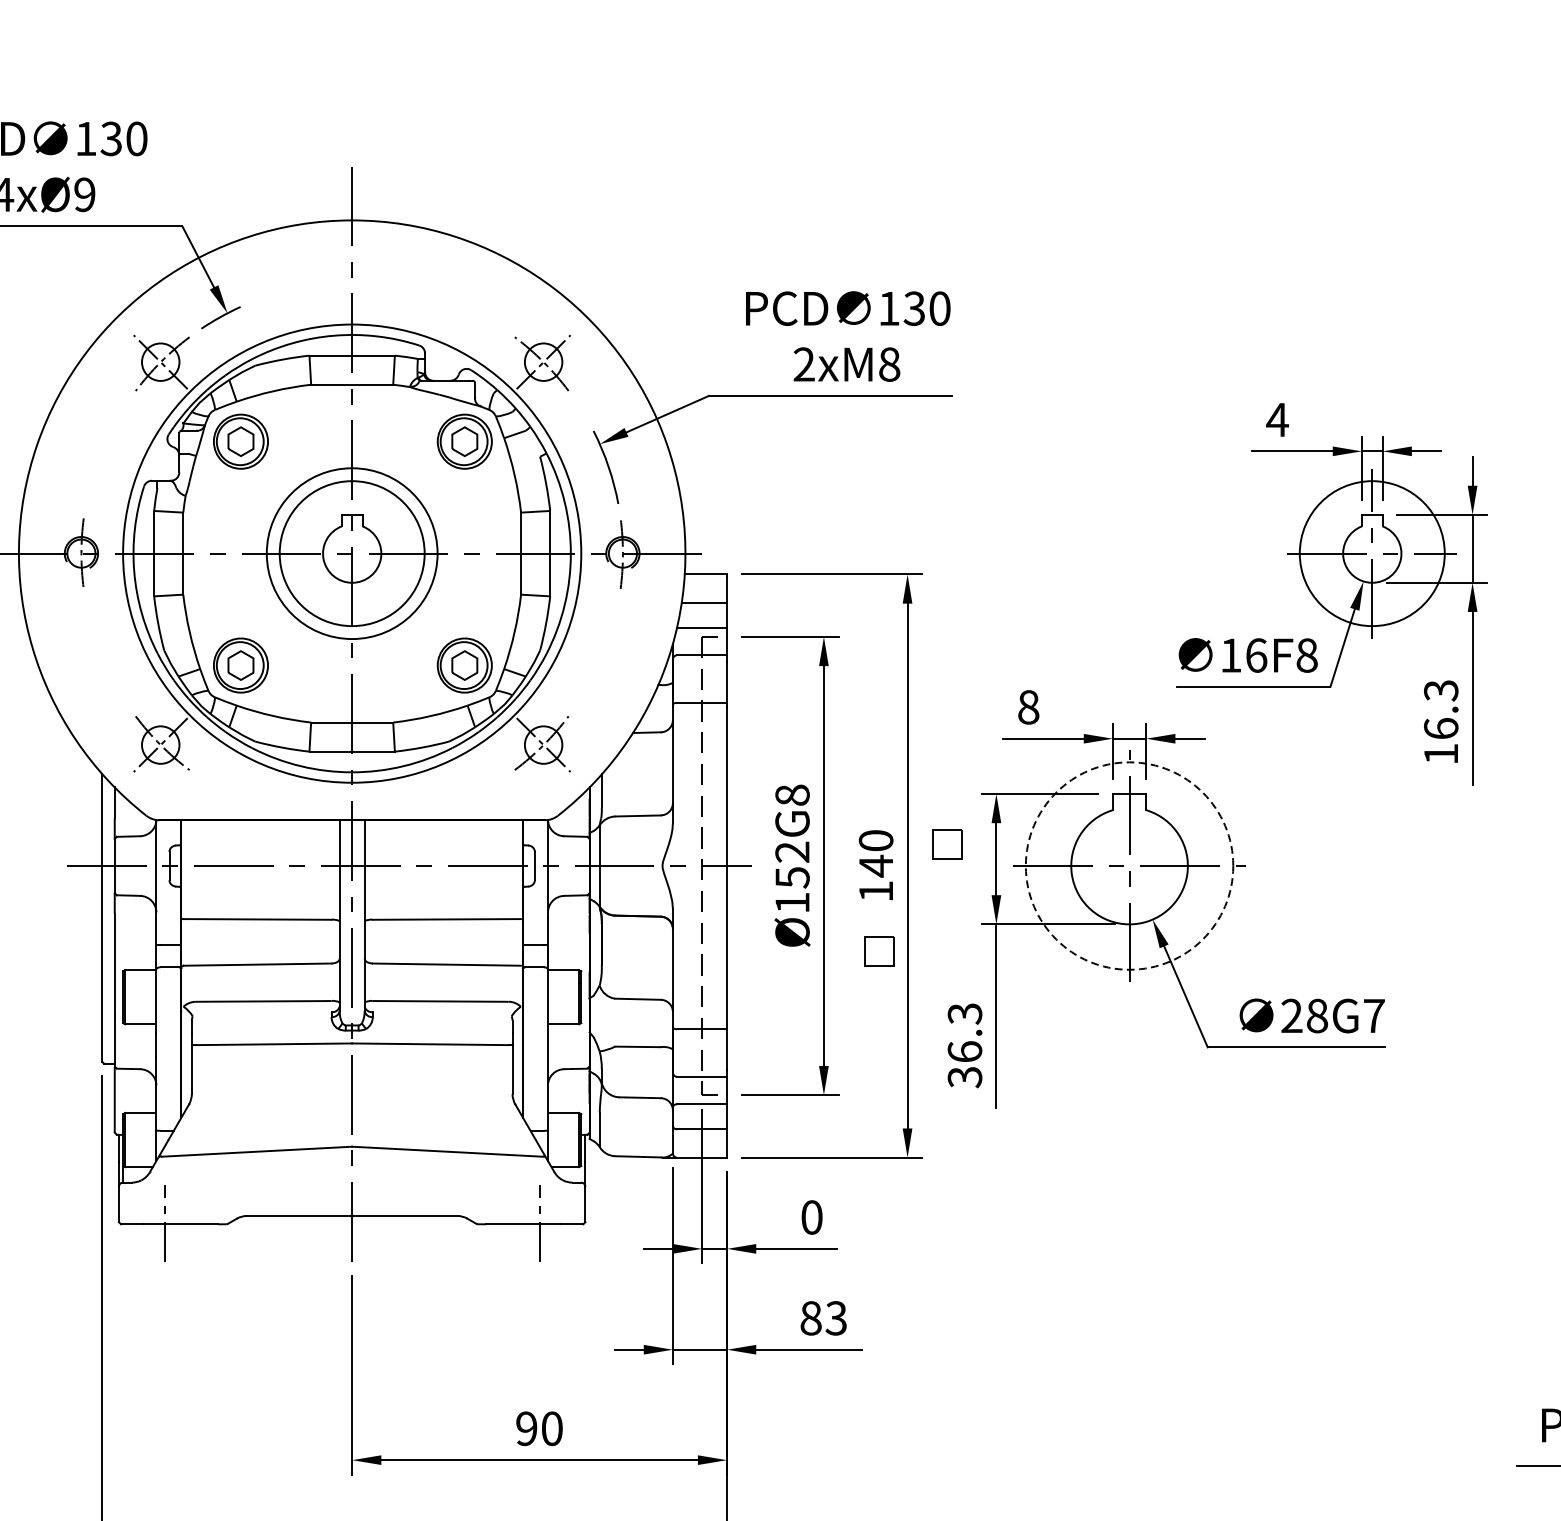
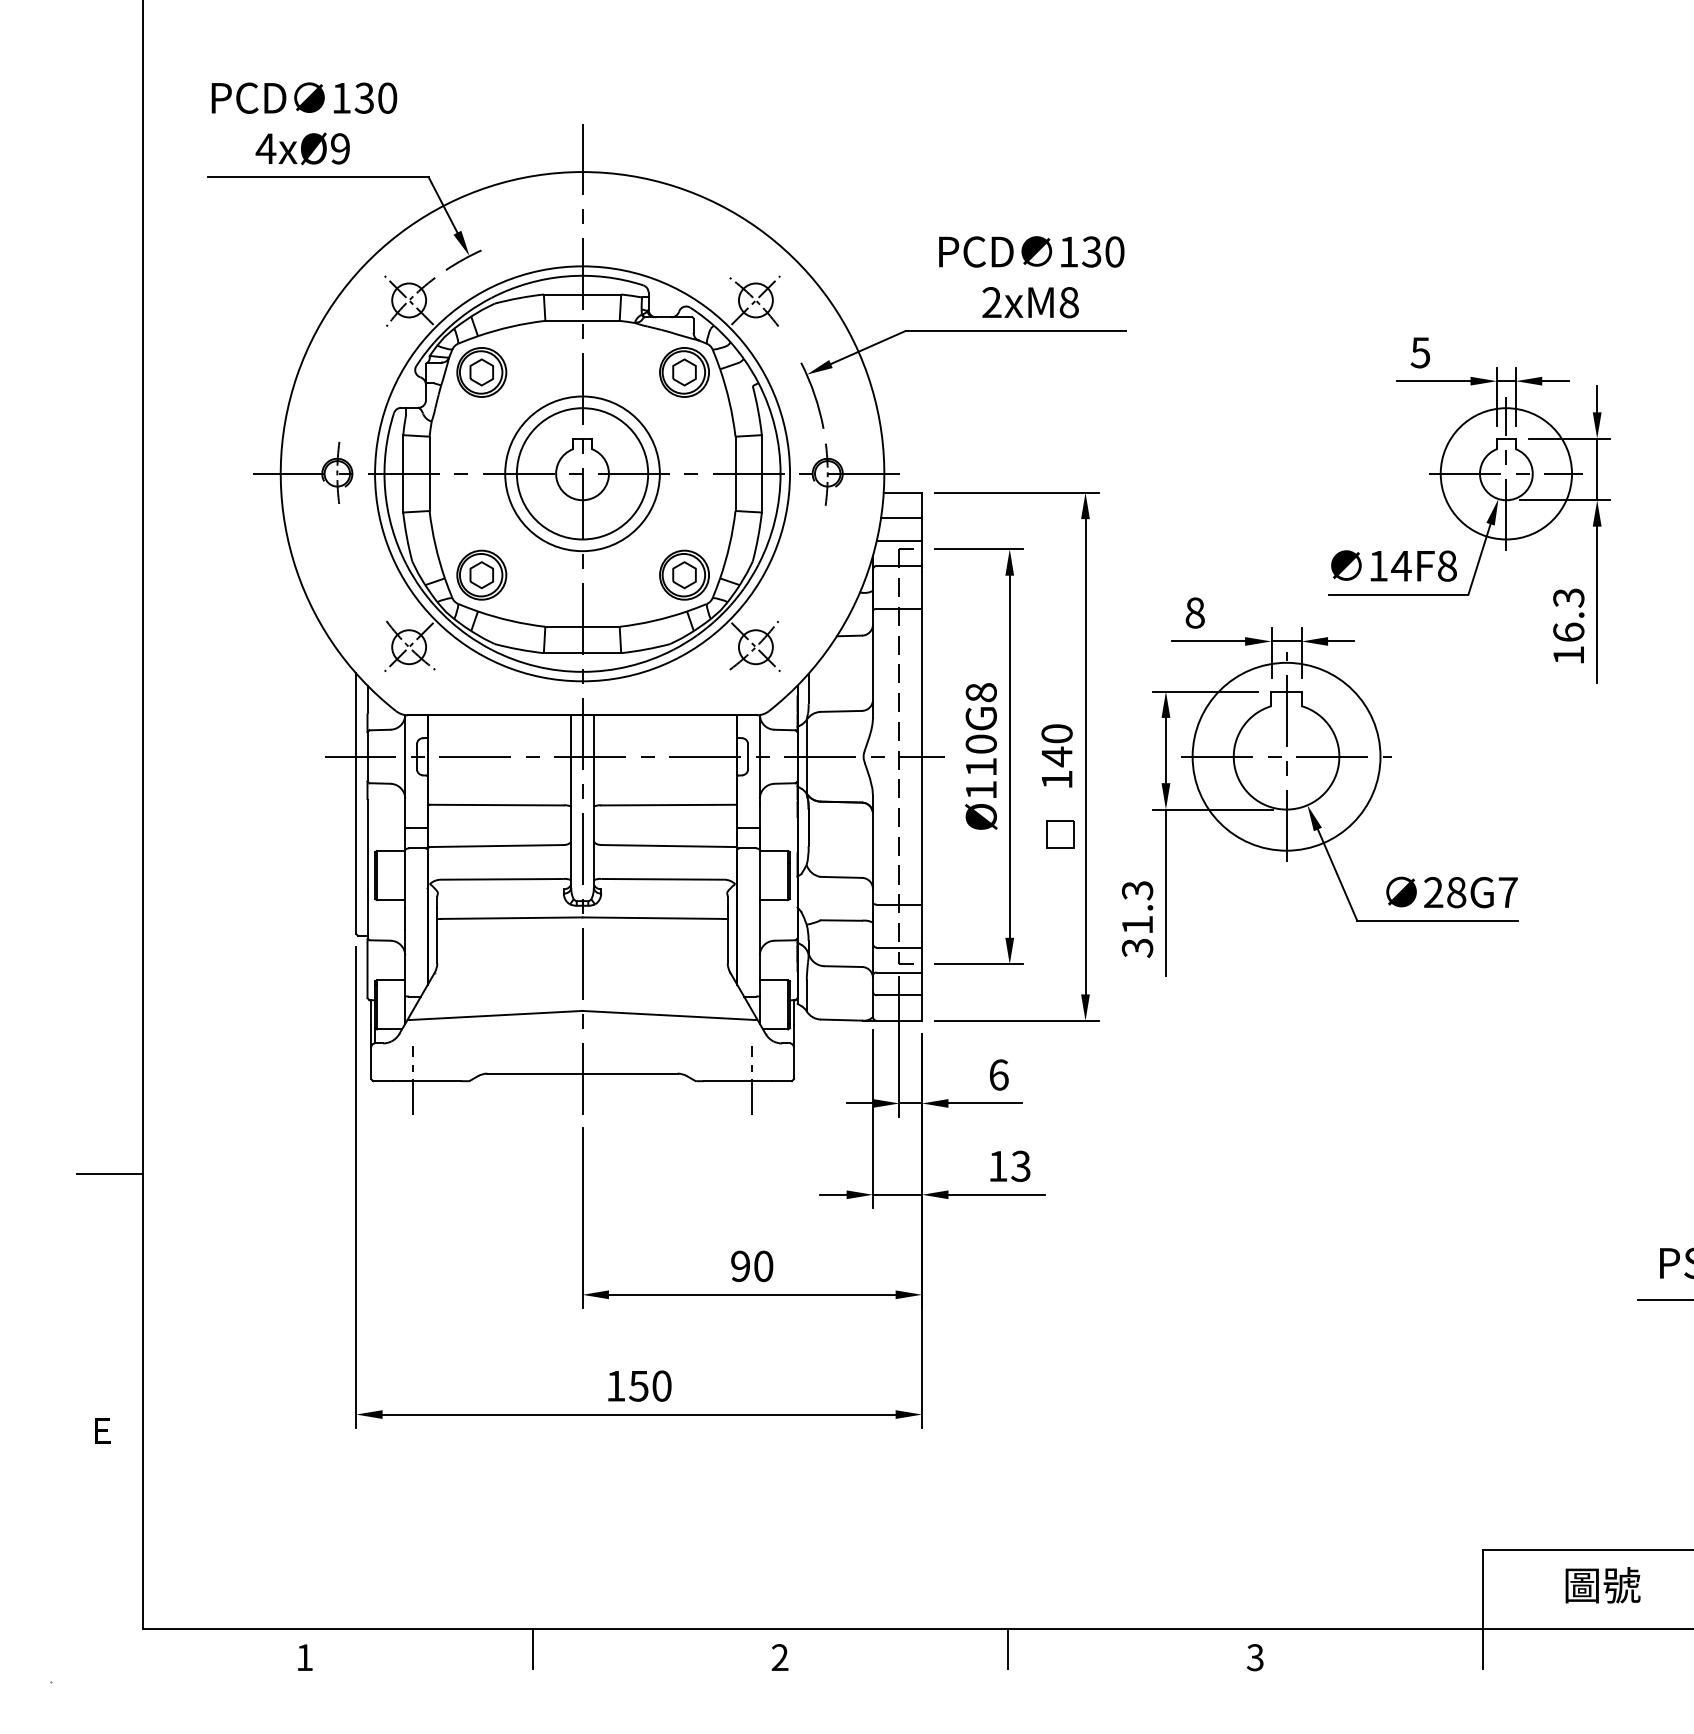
text: (1277, 419) -> (1420, 352), 4 -> 5
text: (1256, 654) -> (1401, 565), 16F8 -> 14F8
part: (947, 844) -> (1121, 737), removed
text: (791, 864) -> (980, 755), Ø152G8 -> Ø110G8
circle: (1129, 865) -> (1286, 756), dashed -> solid
text: (964, 1051) -> (1137, 924), 36.3 -> 31.3
text: (811, 1216) -> (998, 1074), 0 -> 6
text: (810, 1318) -> (997, 1166), 83 -> 13

